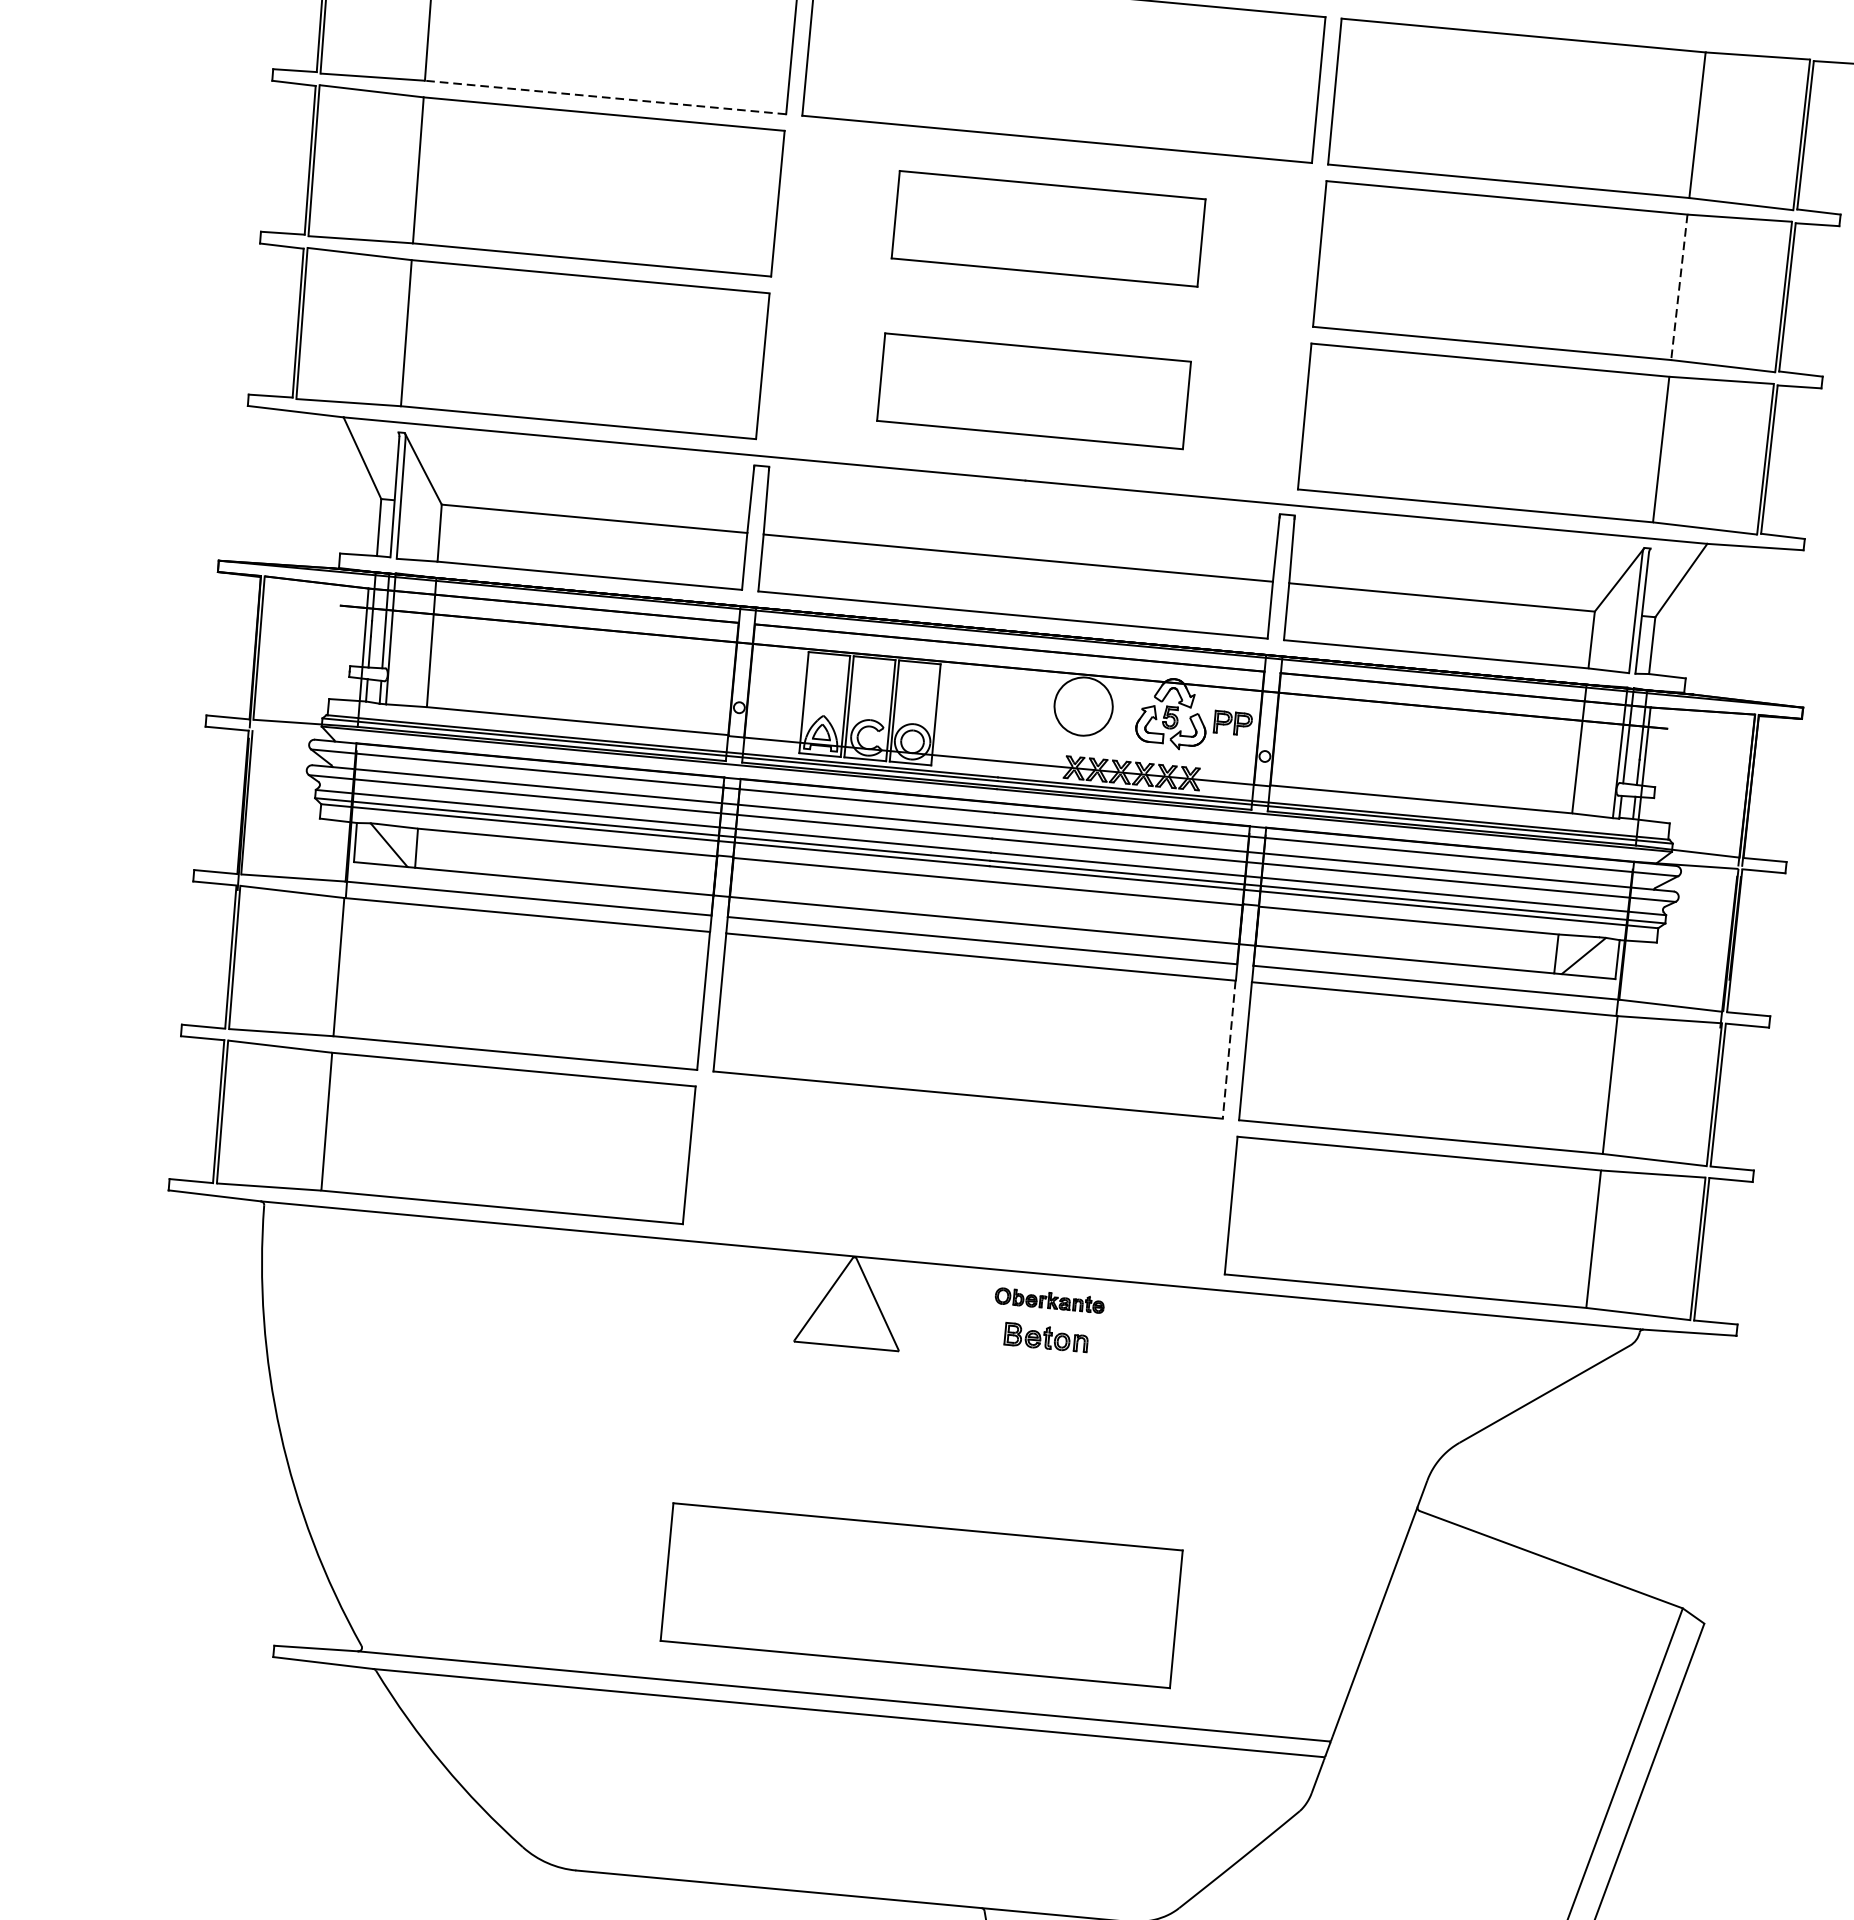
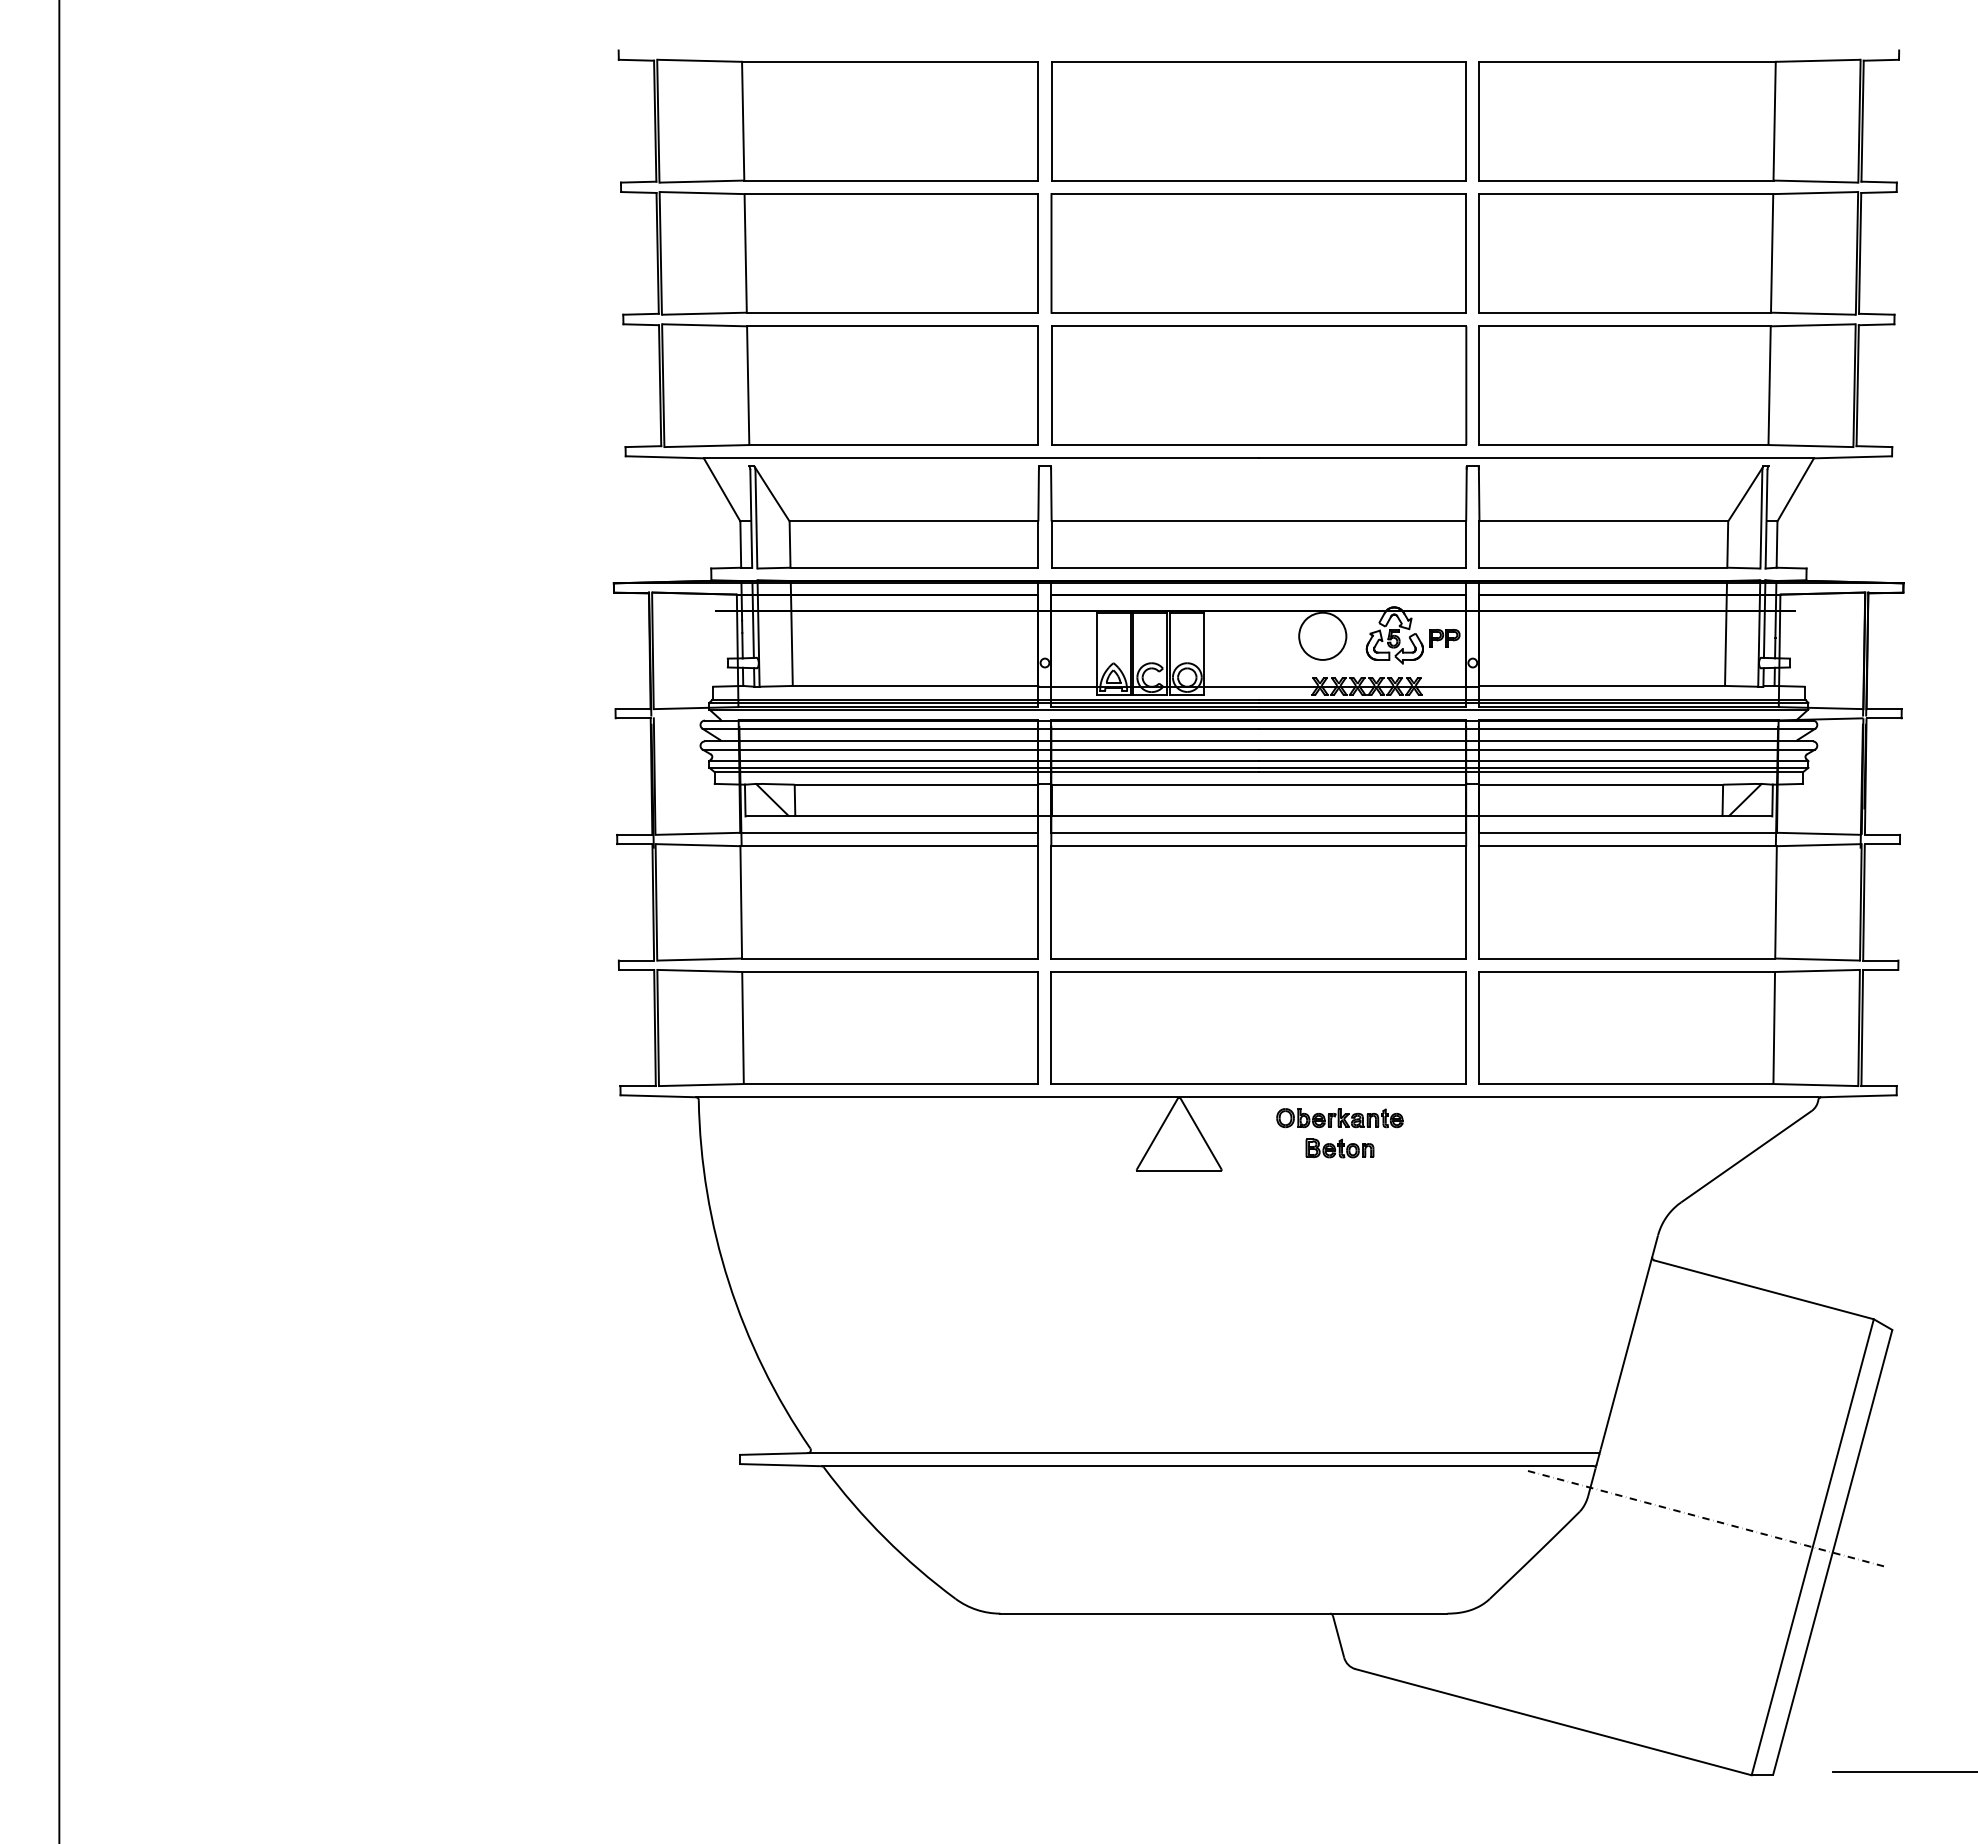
line: (604, 97) -> (890, 180), dashed -> solid
part: (1048, 228) -> (1258, 253), size x1.67
line: (1679, 287) -> (1772, 253), dashed -> solid
part: (1034, 391) -> (1259, 385), size x1.67
line: (1228, 1049) -> (1465, 902), dashed -> solid
part: (1049, 1300) -> (1339, 1118), size x1.43
part: (921, 1595) -> (1258, 1027), moved
line: (1454, 1834) -> (1706, 1518), added

